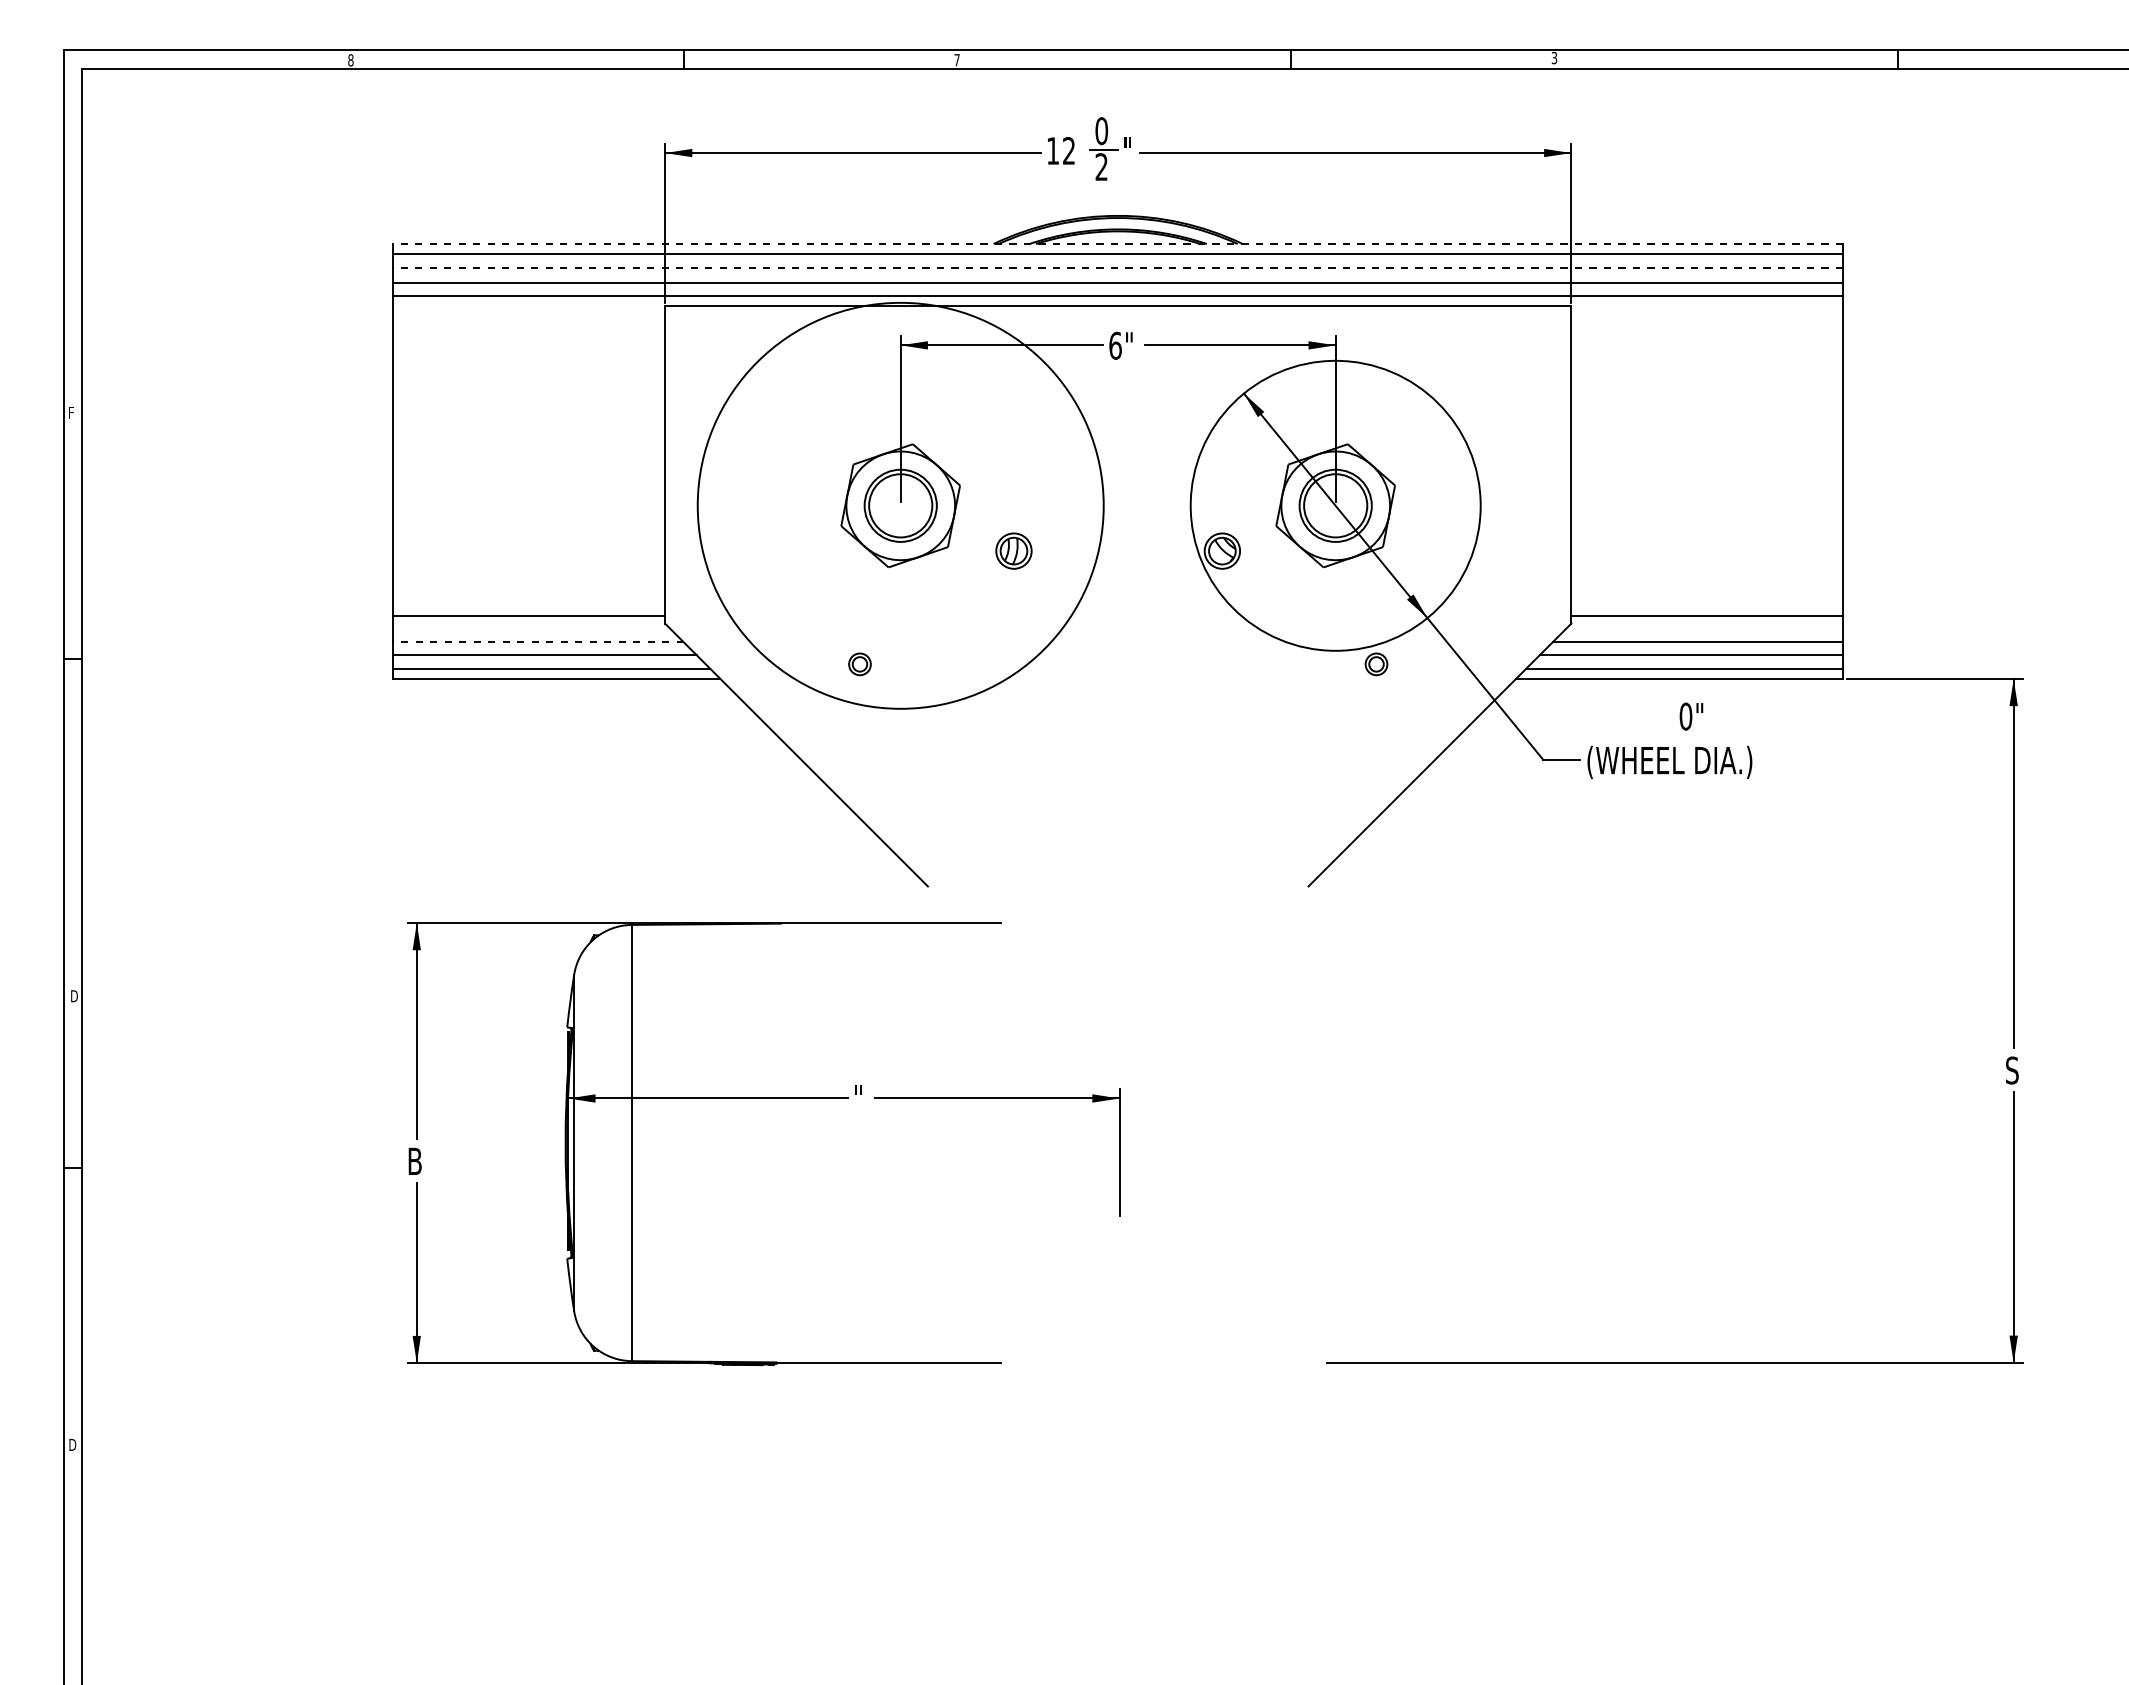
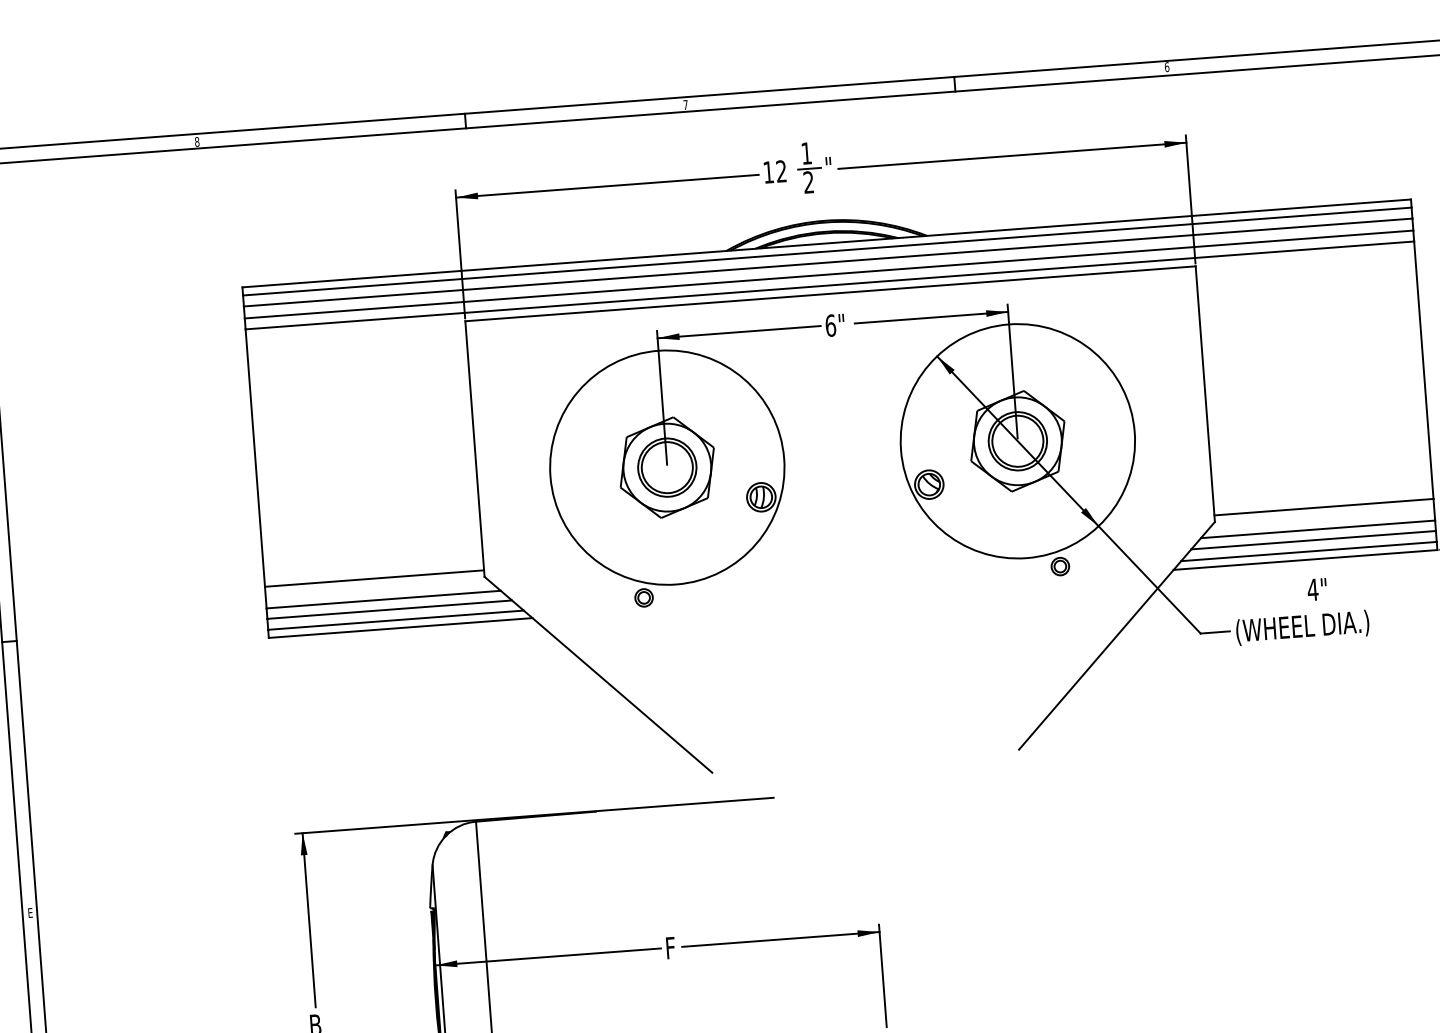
text: (1554, 57) -> (1167, 66), 3 -> 6
text: (1101, 131) -> (806, 153), 0 -> 1
line: (1118, 243) -> (826, 243), dashed -> solid
line: (1118, 267) -> (828, 262), dashed -> solid
circle: (900, 505) -> (667, 467), size x0.71
line: (538, 642) -> (383, 599), dashed -> solid
text: (1685, 716) -> (1312, 589), 0" -> 4"
text: (74, 996) -> (31, 913), D -> E
text: (860, 1098) -> (670, 947), " -> F

